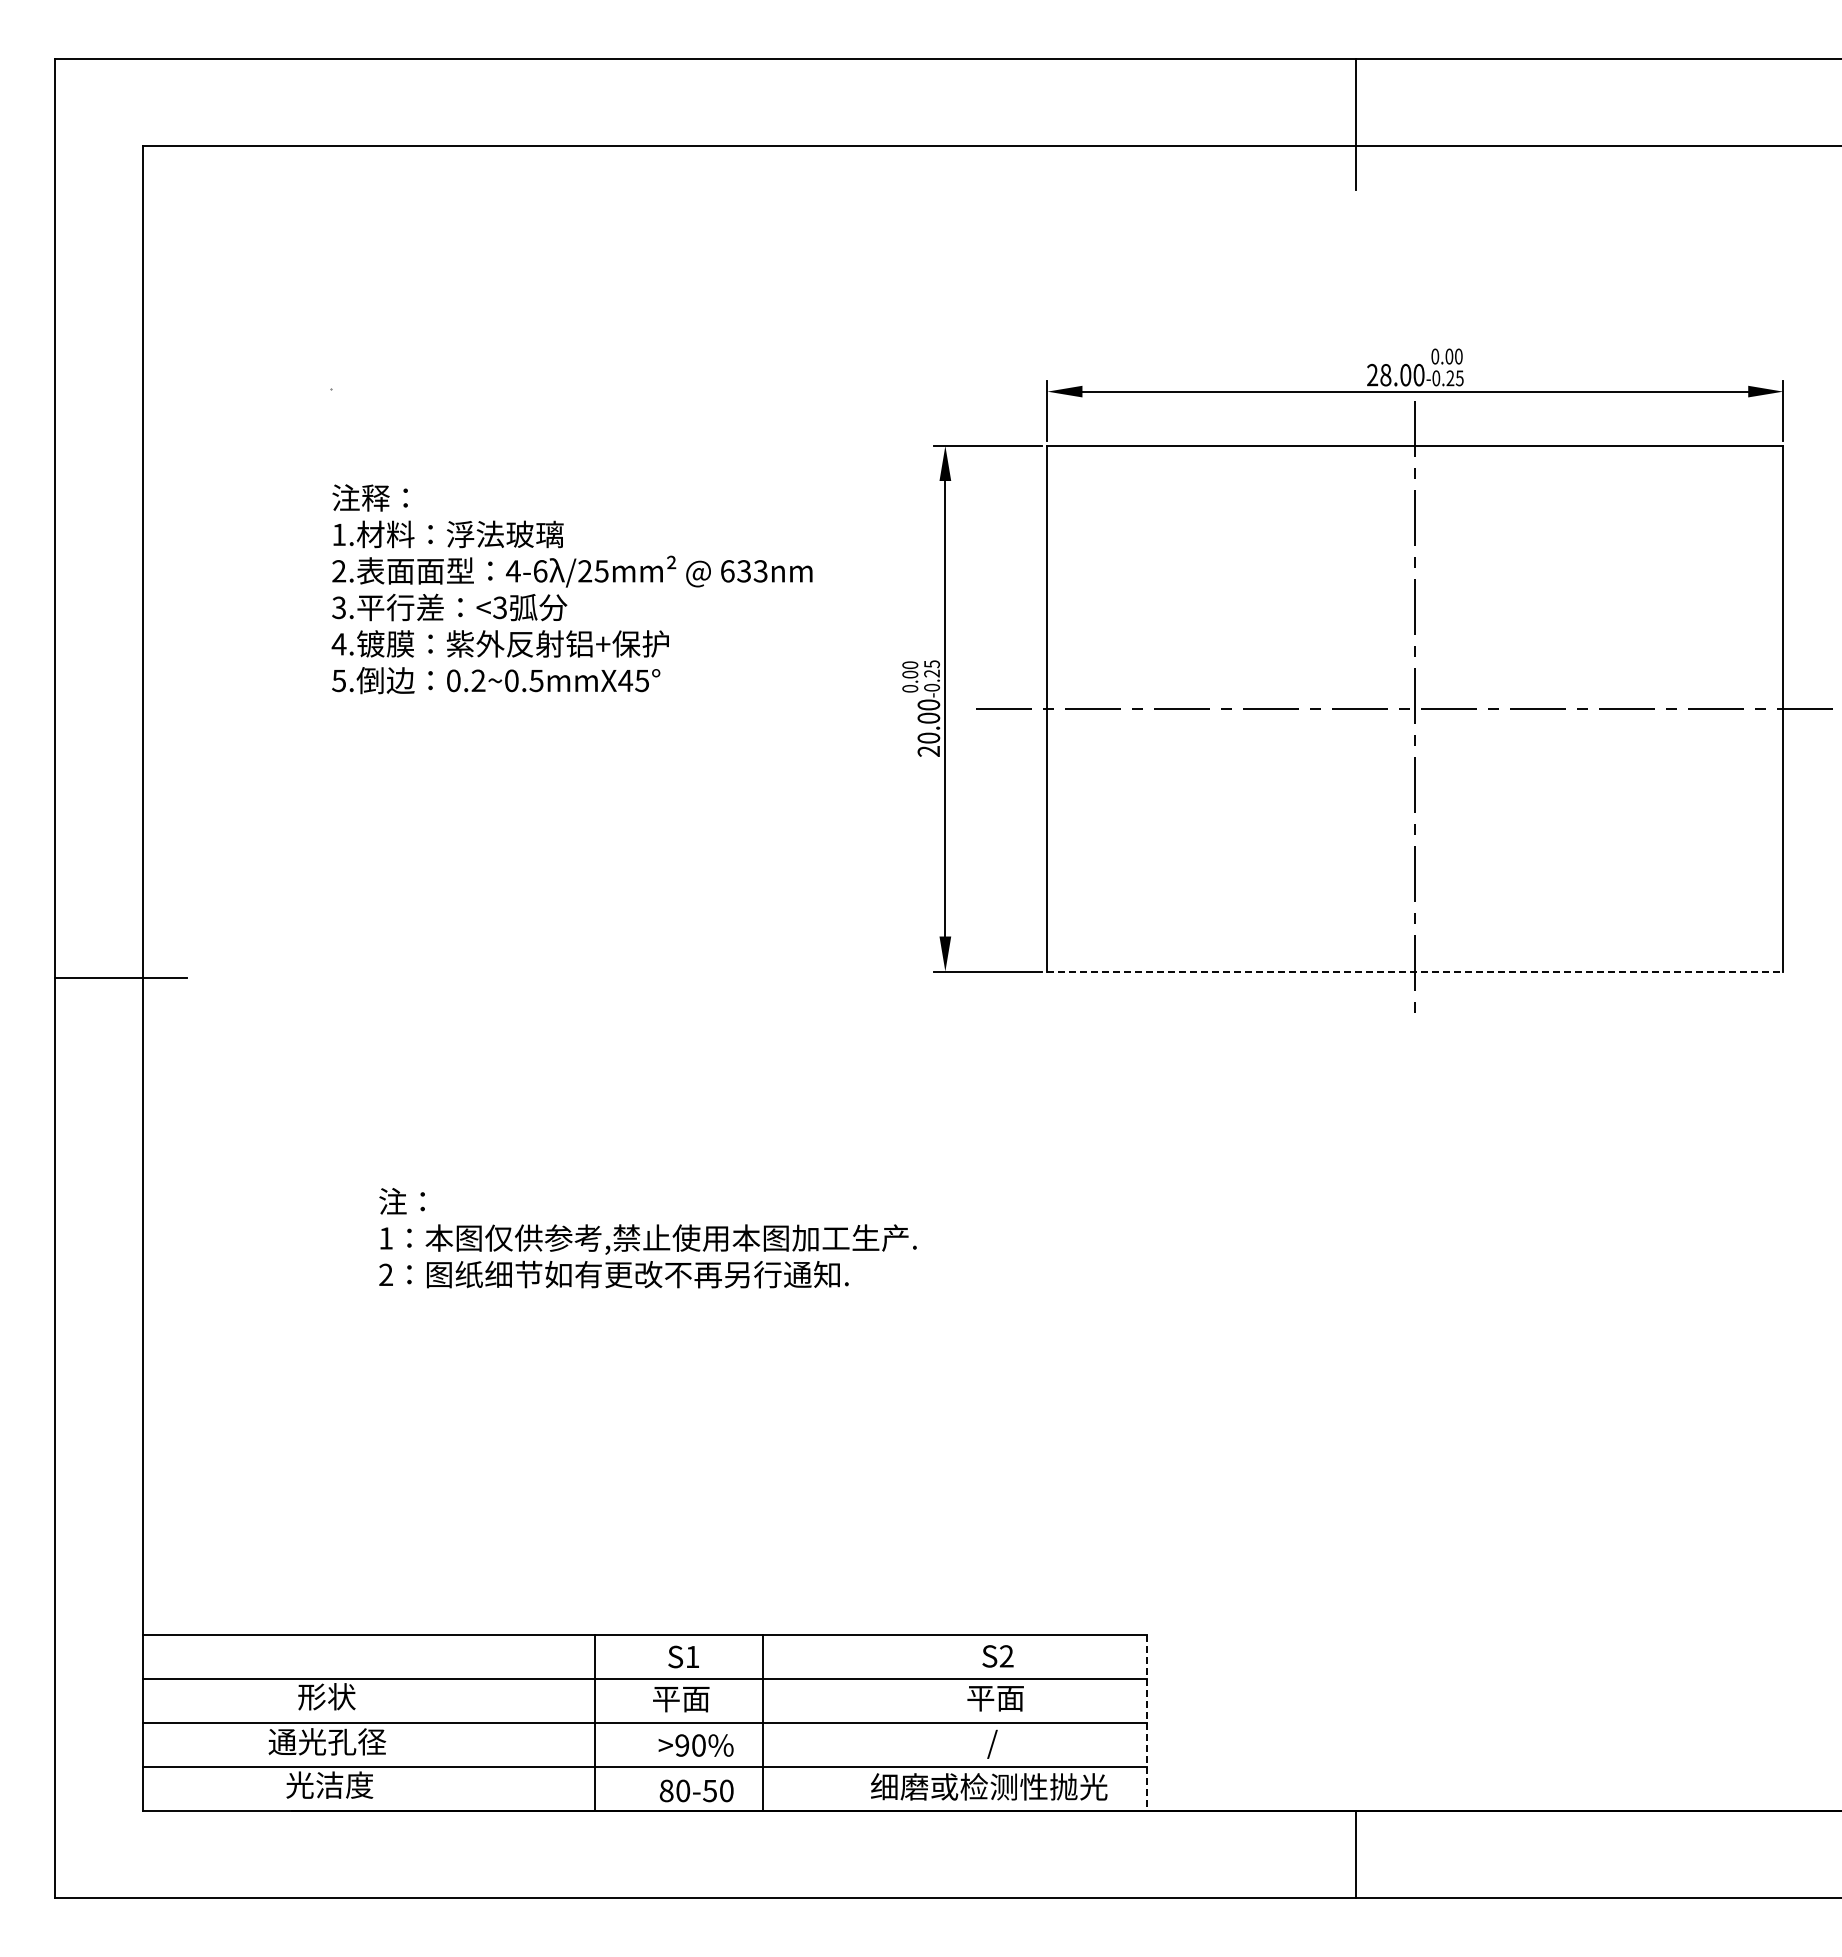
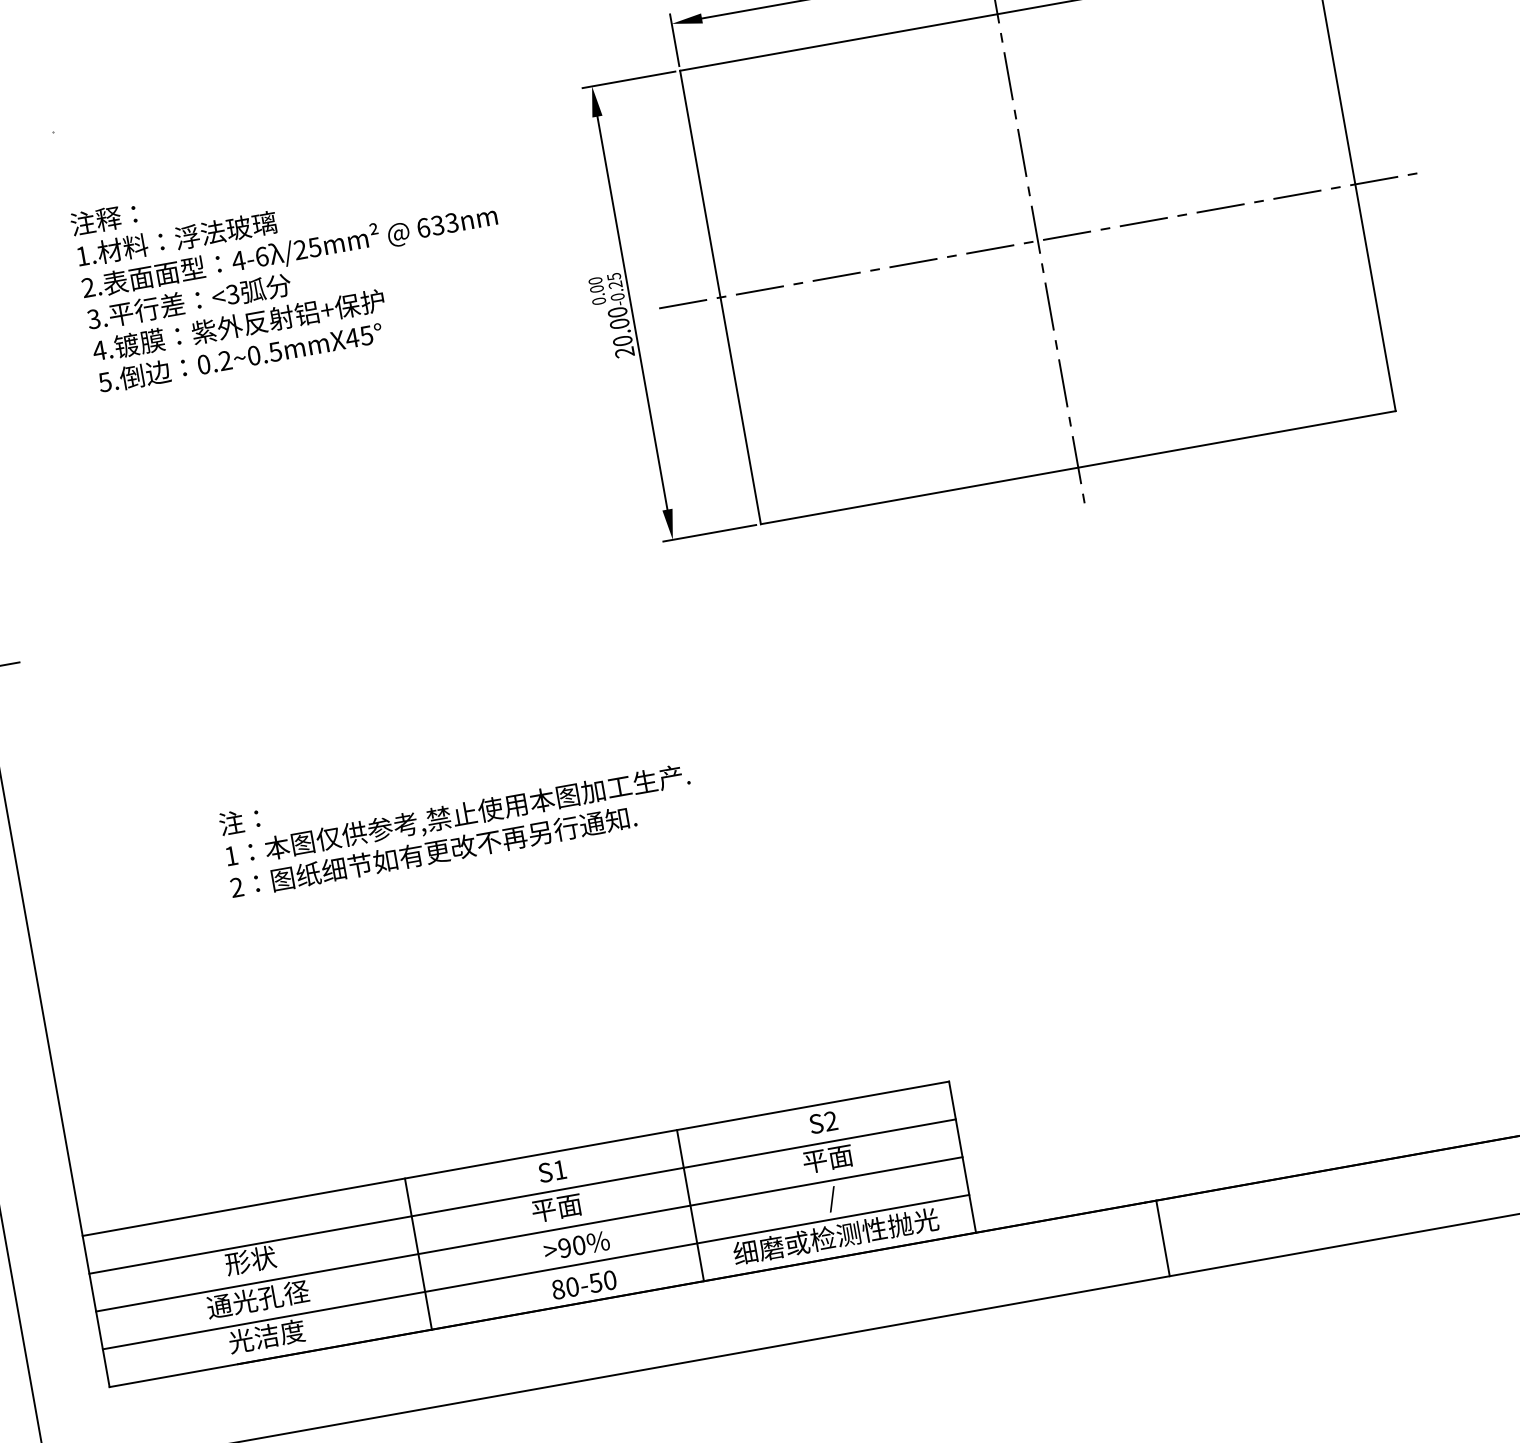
line: (1415, 971) -> (1078, 467), dashed -> solid
line: (594, 1722) -> (418, 1253), moved
line: (762, 1722) -> (690, 1205), moved
line: (1147, 1723) -> (962, 1157), dashed -> solid

